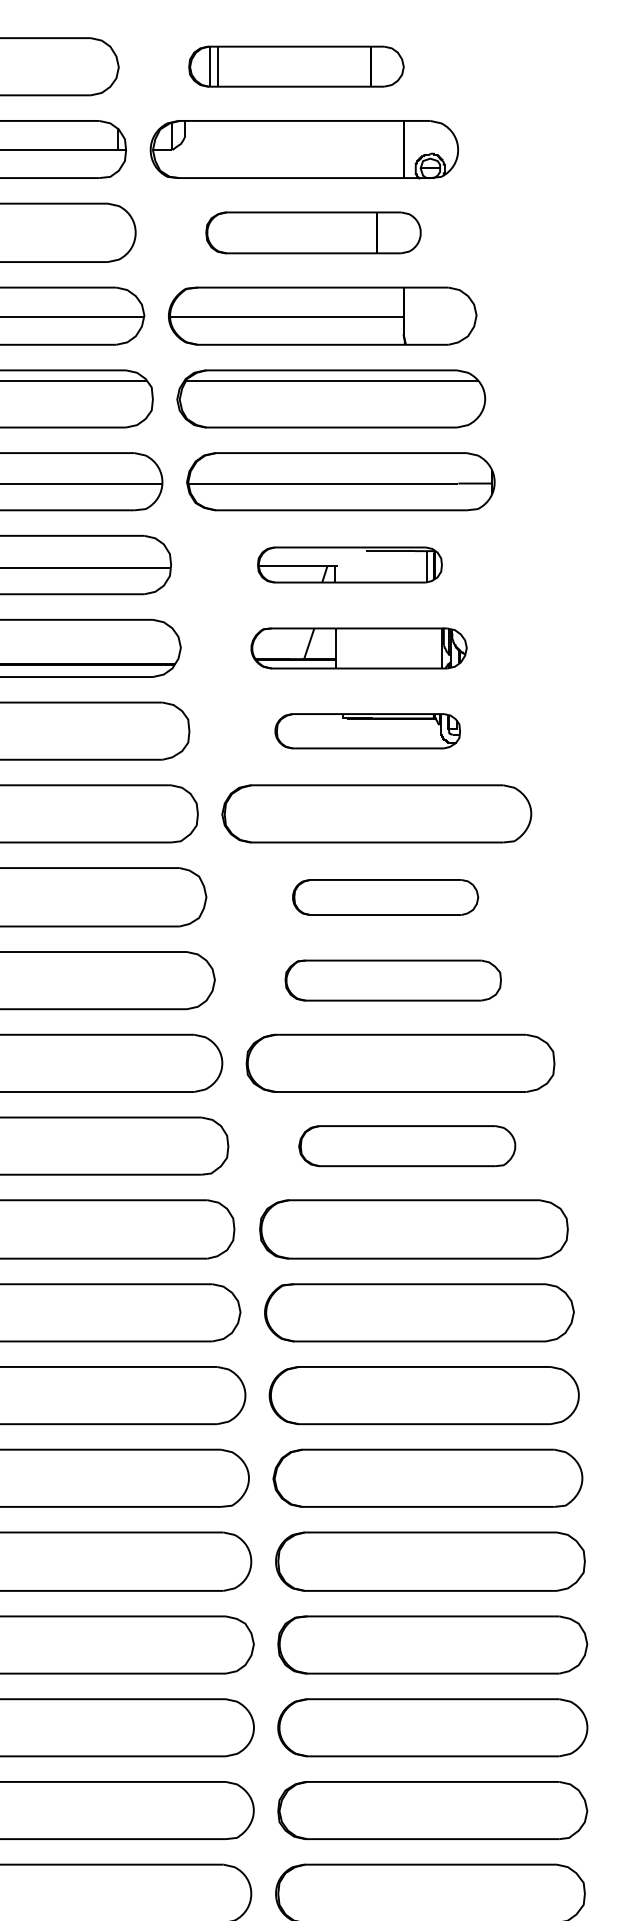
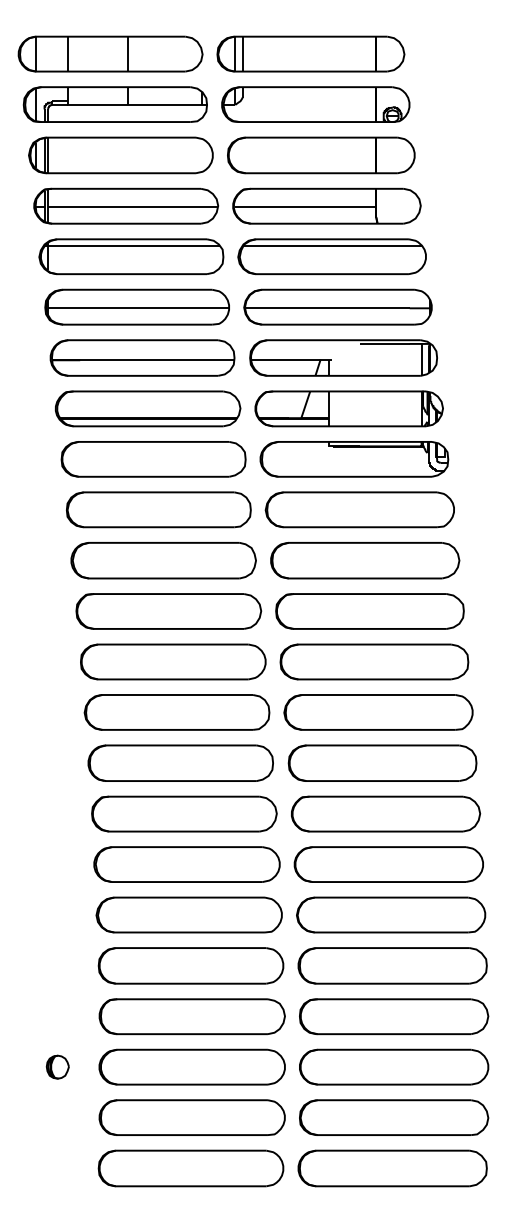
part: (295, 65) -> (310, 53), size x1.43
part: (313, 232) -> (321, 155), size x1.43
part: (349, 564) -> (343, 357), size x1.67
part: (358, 647) -> (348, 408), size x1.43
part: (367, 731) -> (354, 459), size x1.67
part: (385, 896) -> (365, 560), size x1.67
part: (392, 980) -> (369, 611), size x1.43
part: (407, 1146) -> (378, 712), size x1.43

